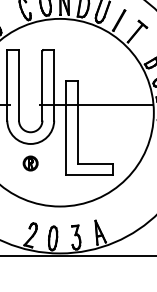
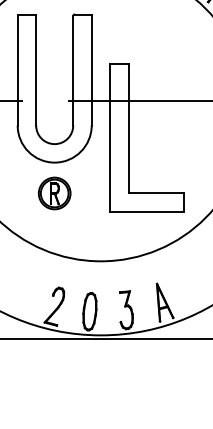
part: (30, 163) -> (54, 193), size x1.43

